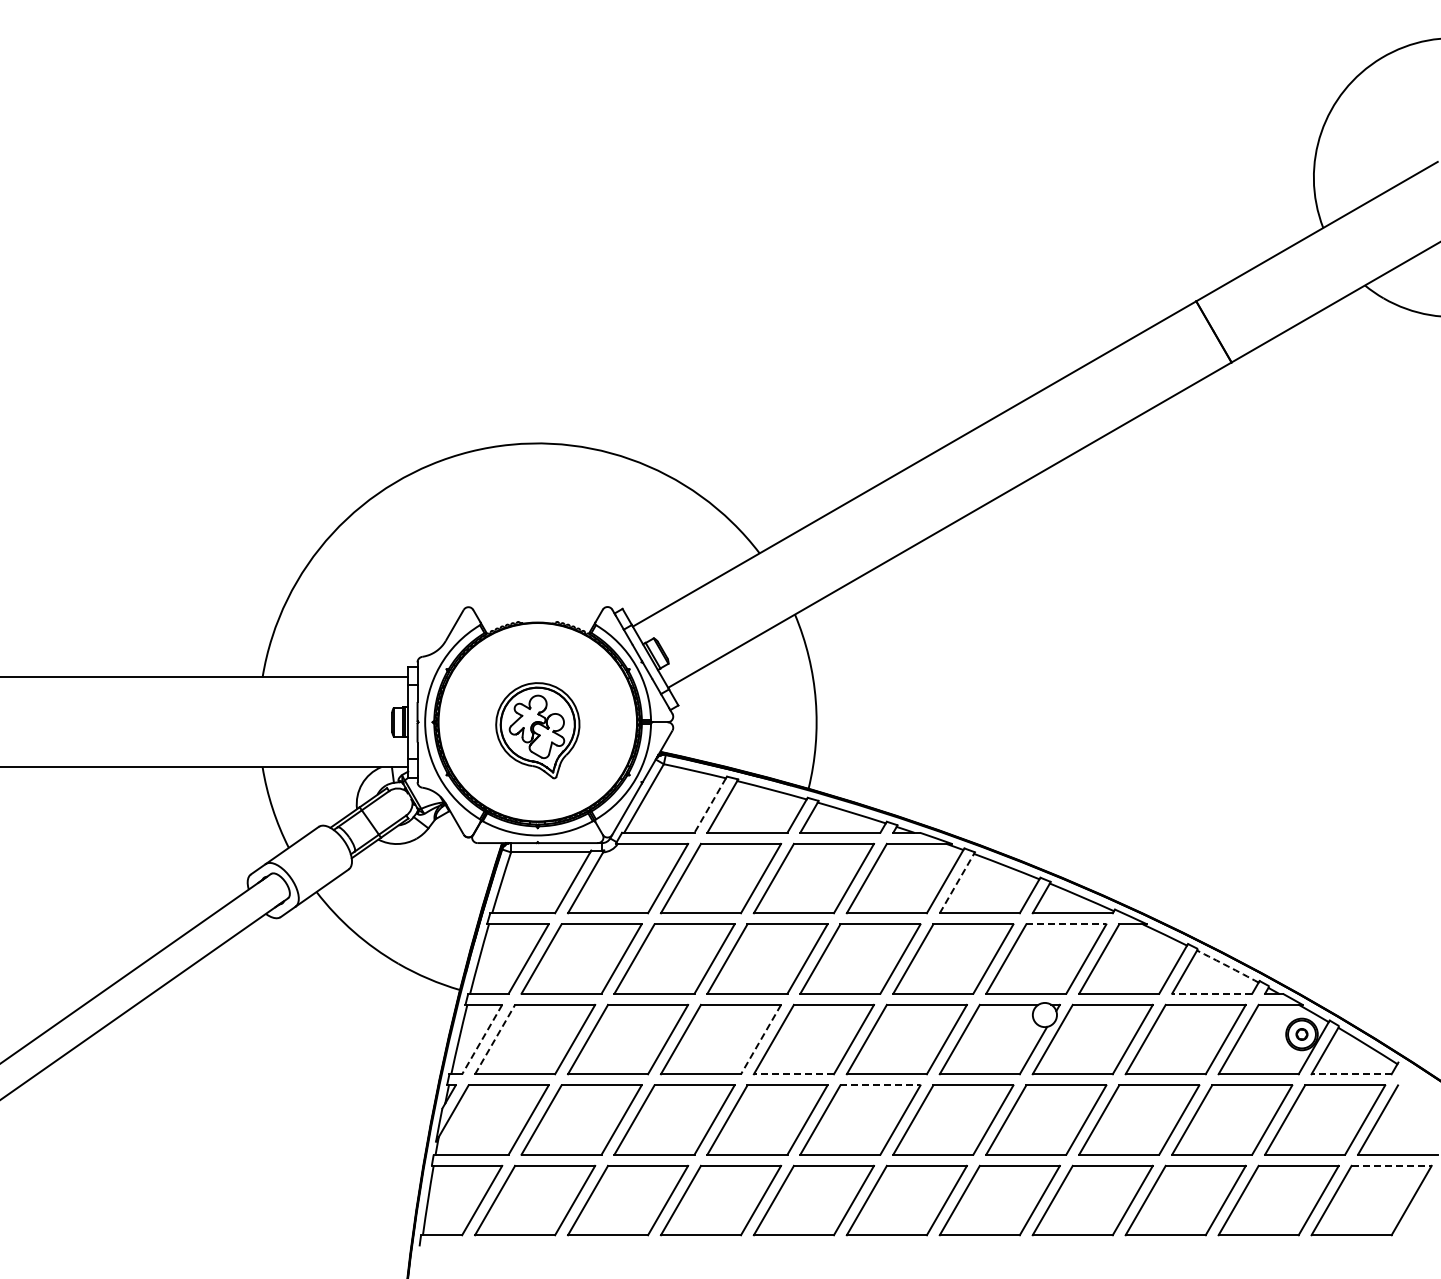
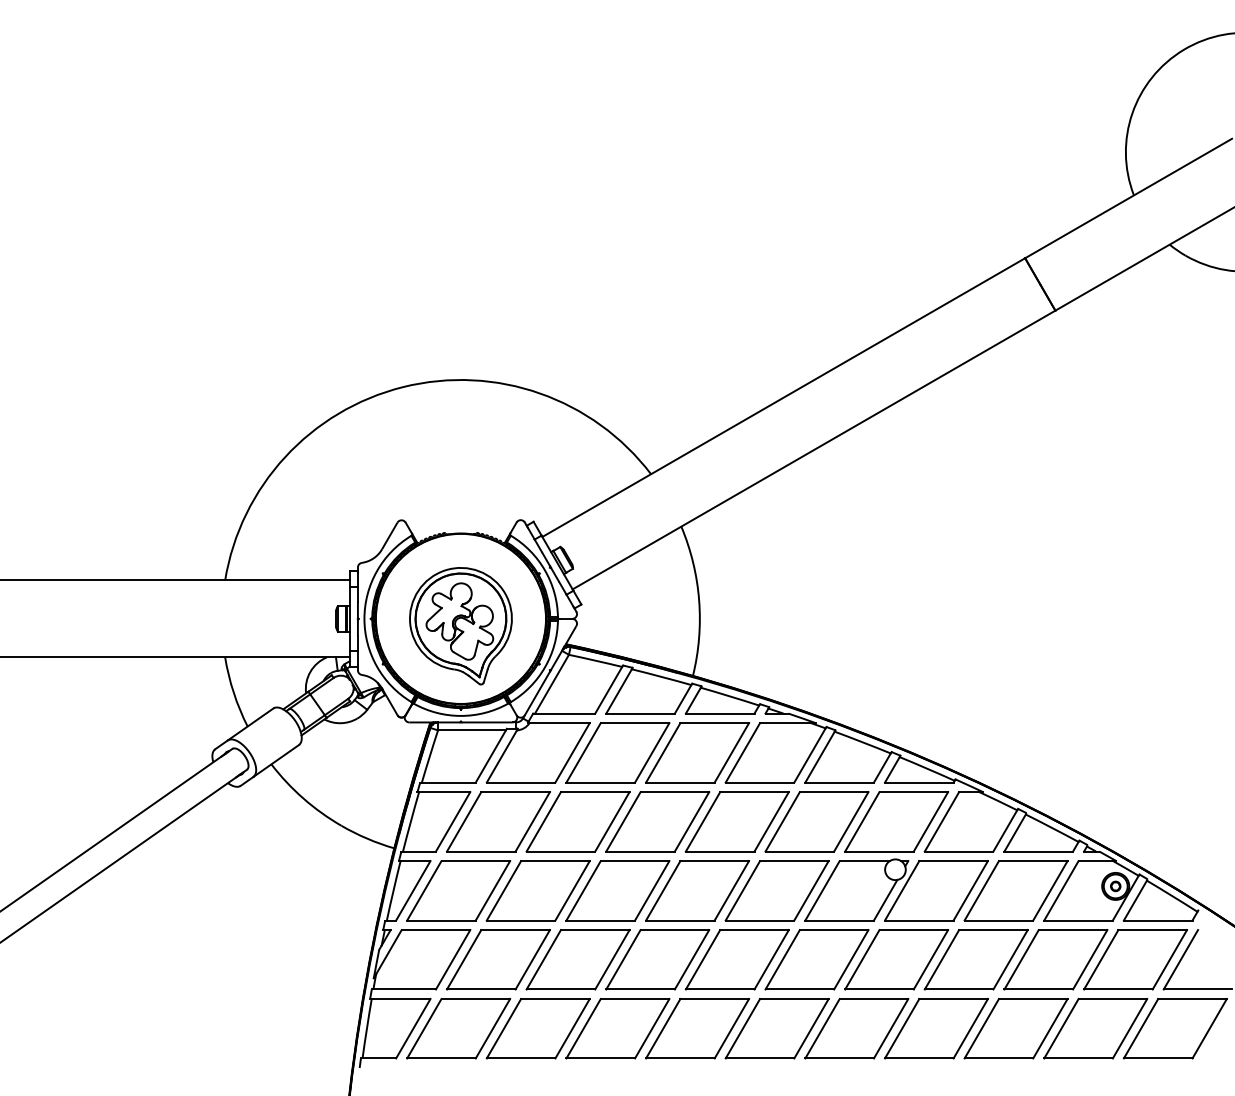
part: (537, 730) -> (460, 625), size x1.43
line: (710, 805) -> (608, 690), dashed -> solid
line: (957, 883) -> (820, 757), dashed -> solid
line: (1066, 924) -> (913, 792), dashed -> solid
arc: (1227, 966) -> (1051, 828), dashed -> solid
line: (1211, 993) -> (1038, 851), dashed -> solid
line: (495, 1039) -> (424, 890), dashed -> solid
line: (481, 1040) -> (412, 891), dashed -> solid
line: (760, 1040) -> (651, 891), dashed -> solid
line: (793, 1074) -> (680, 920), dashed -> solid
line: (1351, 1074) -> (1158, 920), dashed -> solid
line: (880, 1085) -> (754, 930), dashed -> solid
line: (1392, 1165) -> (1193, 998), dashed -> solid

